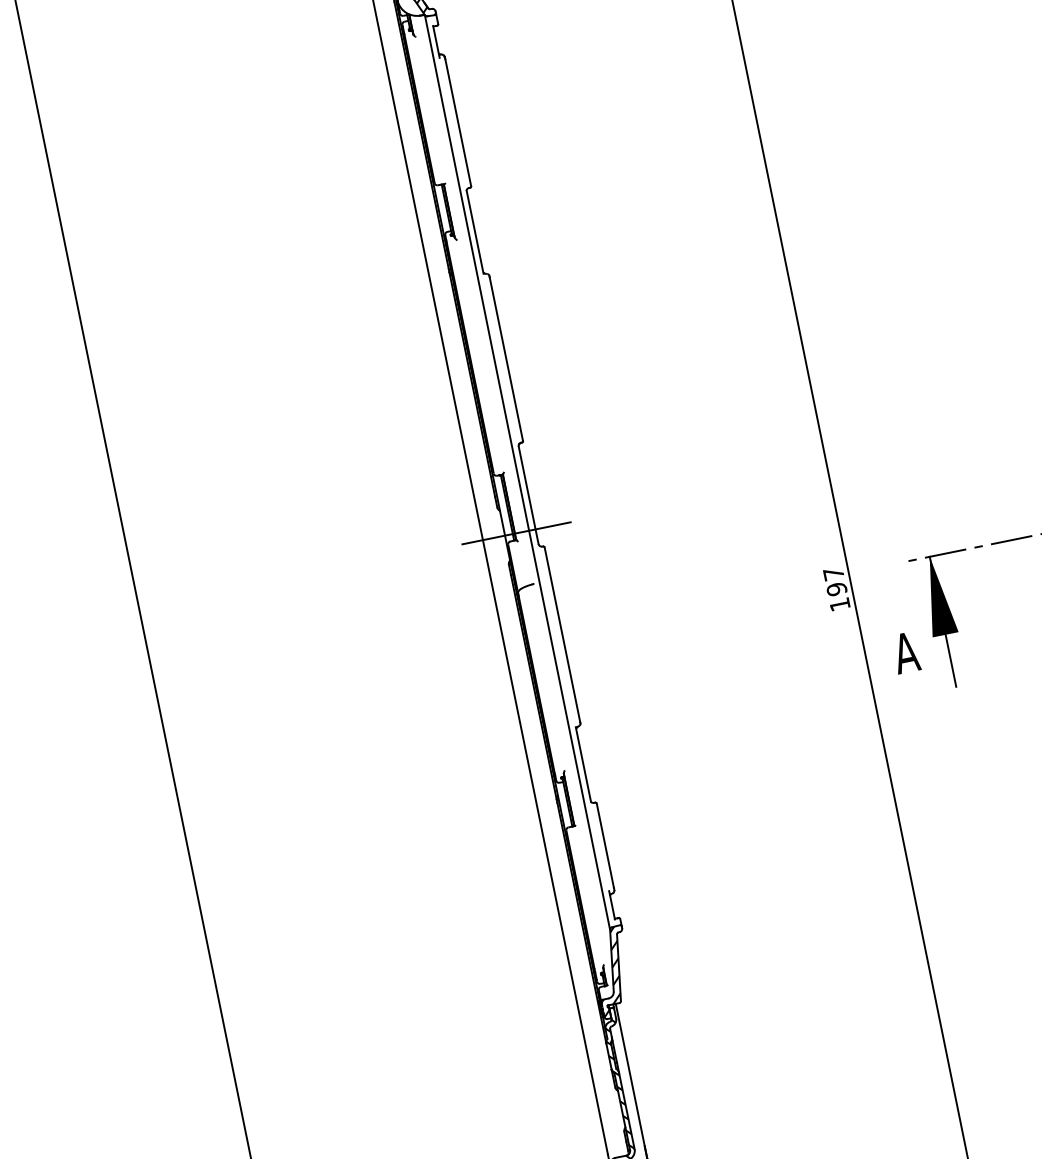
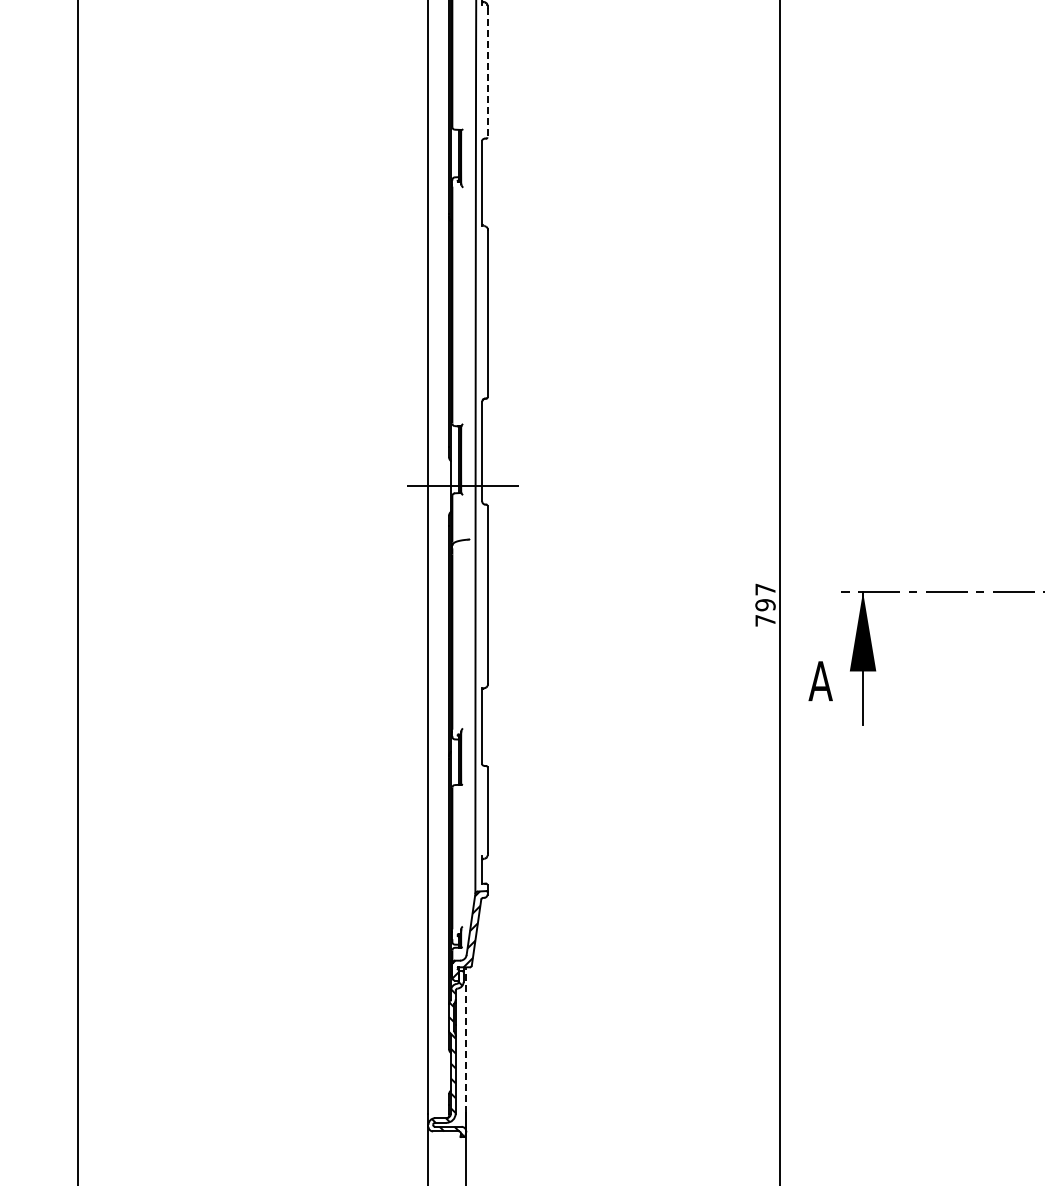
line: (458, 122) -> (487, 72), solid -> dashed
text: (839, 604) -> (765, 620), 197 -> 797
line: (630, 1075) -> (466, 1040), solid -> dashed

